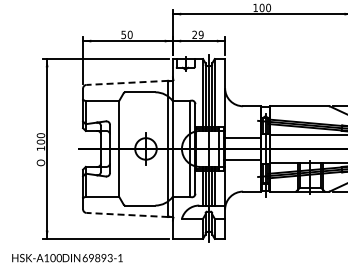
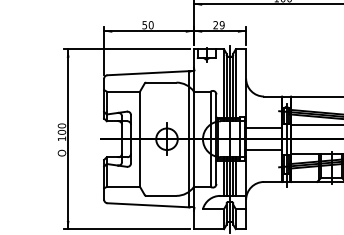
line: (126, 82) -> (147, 72), dashed -> solid
line: (126, 214) -> (147, 204), dashed -> solid

